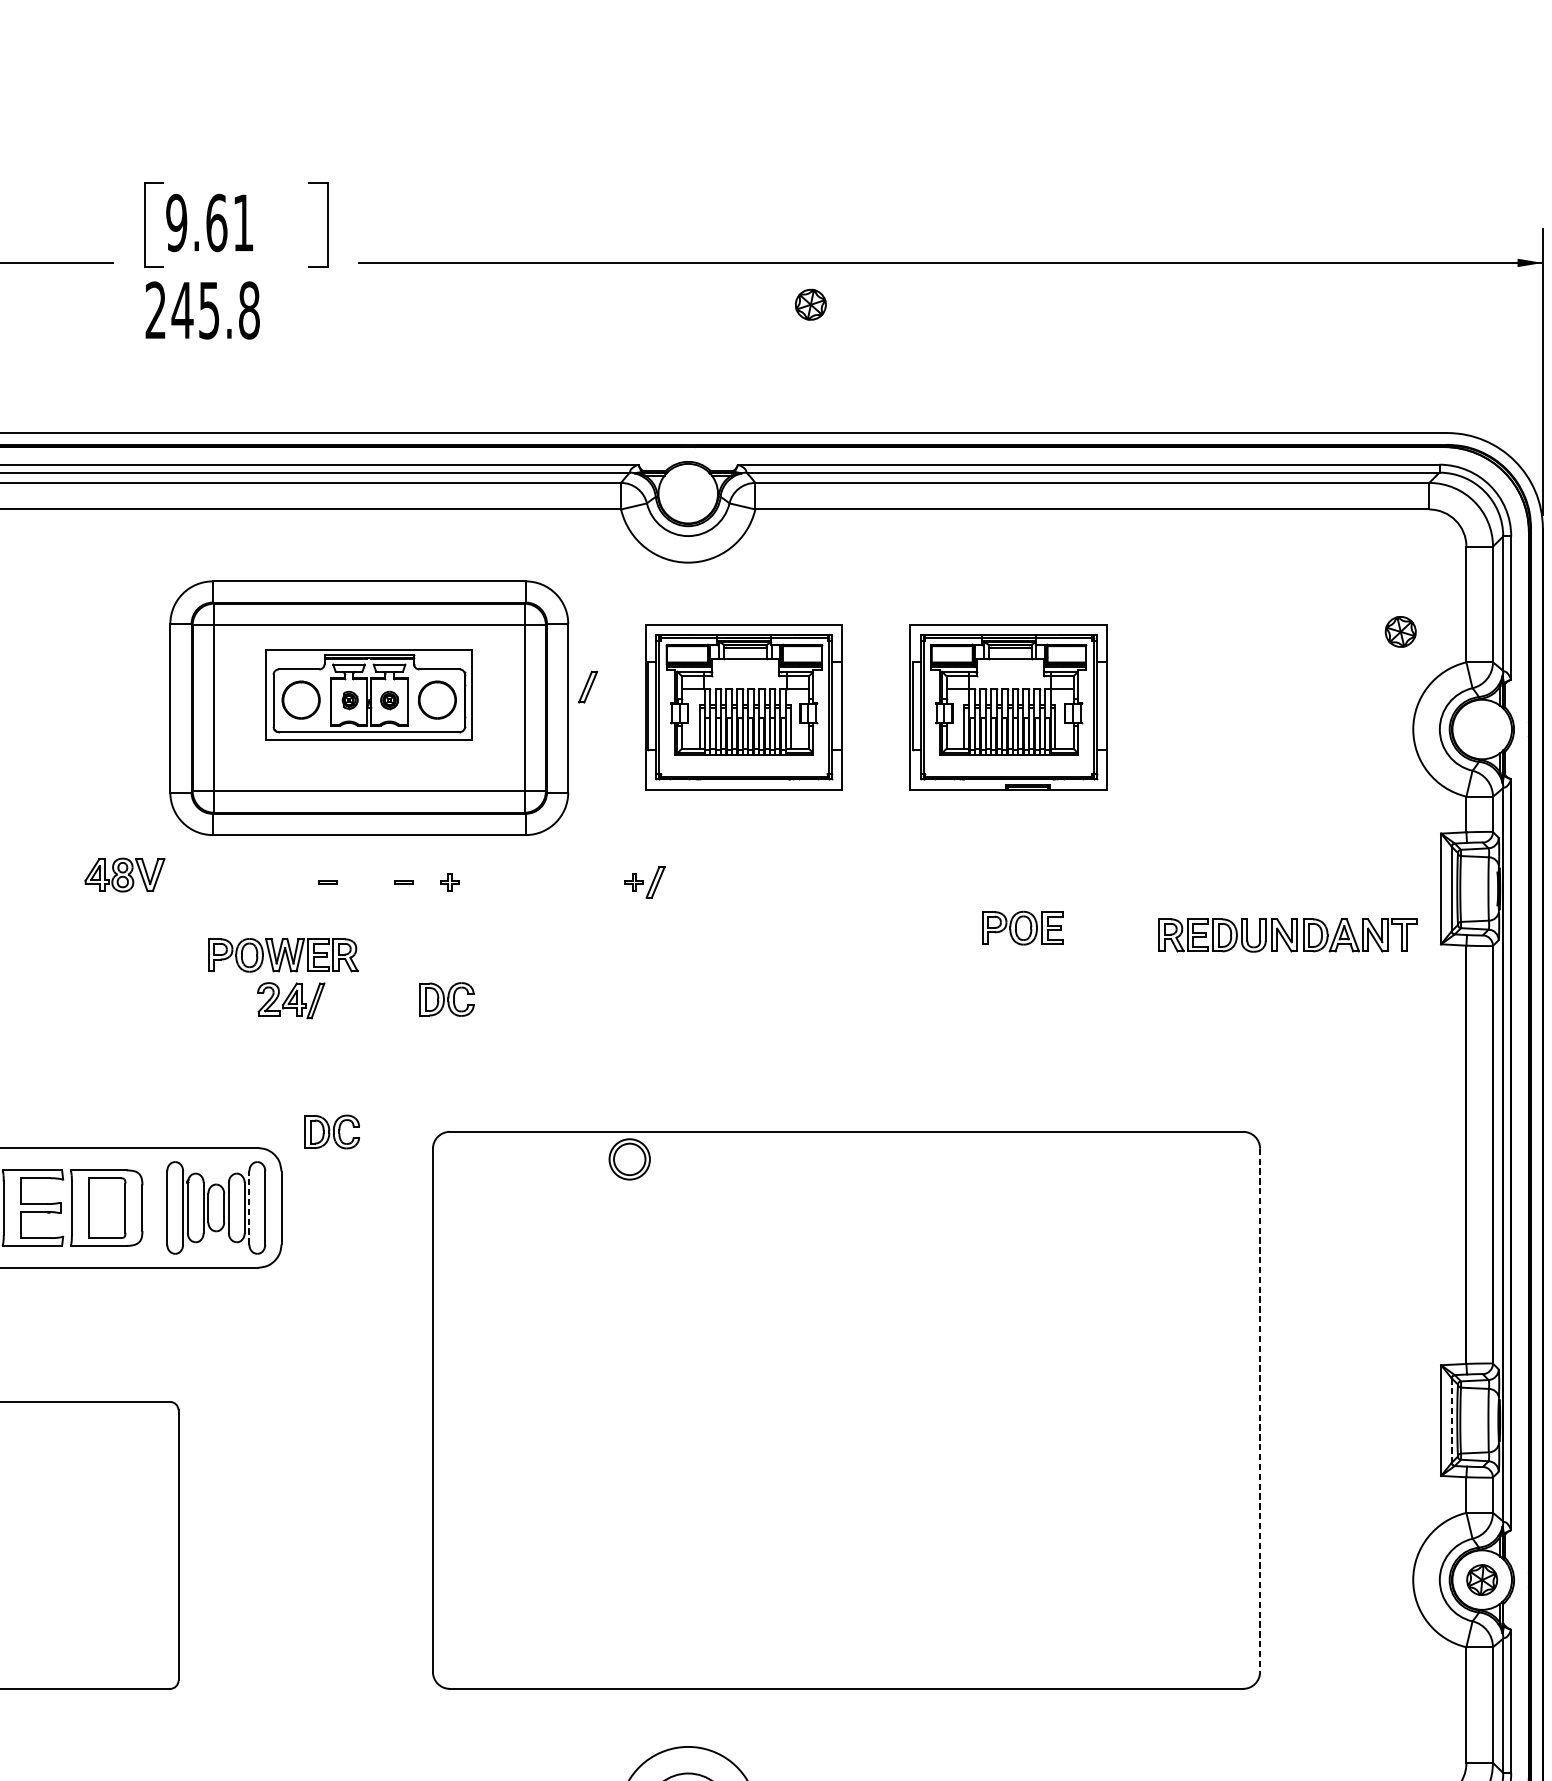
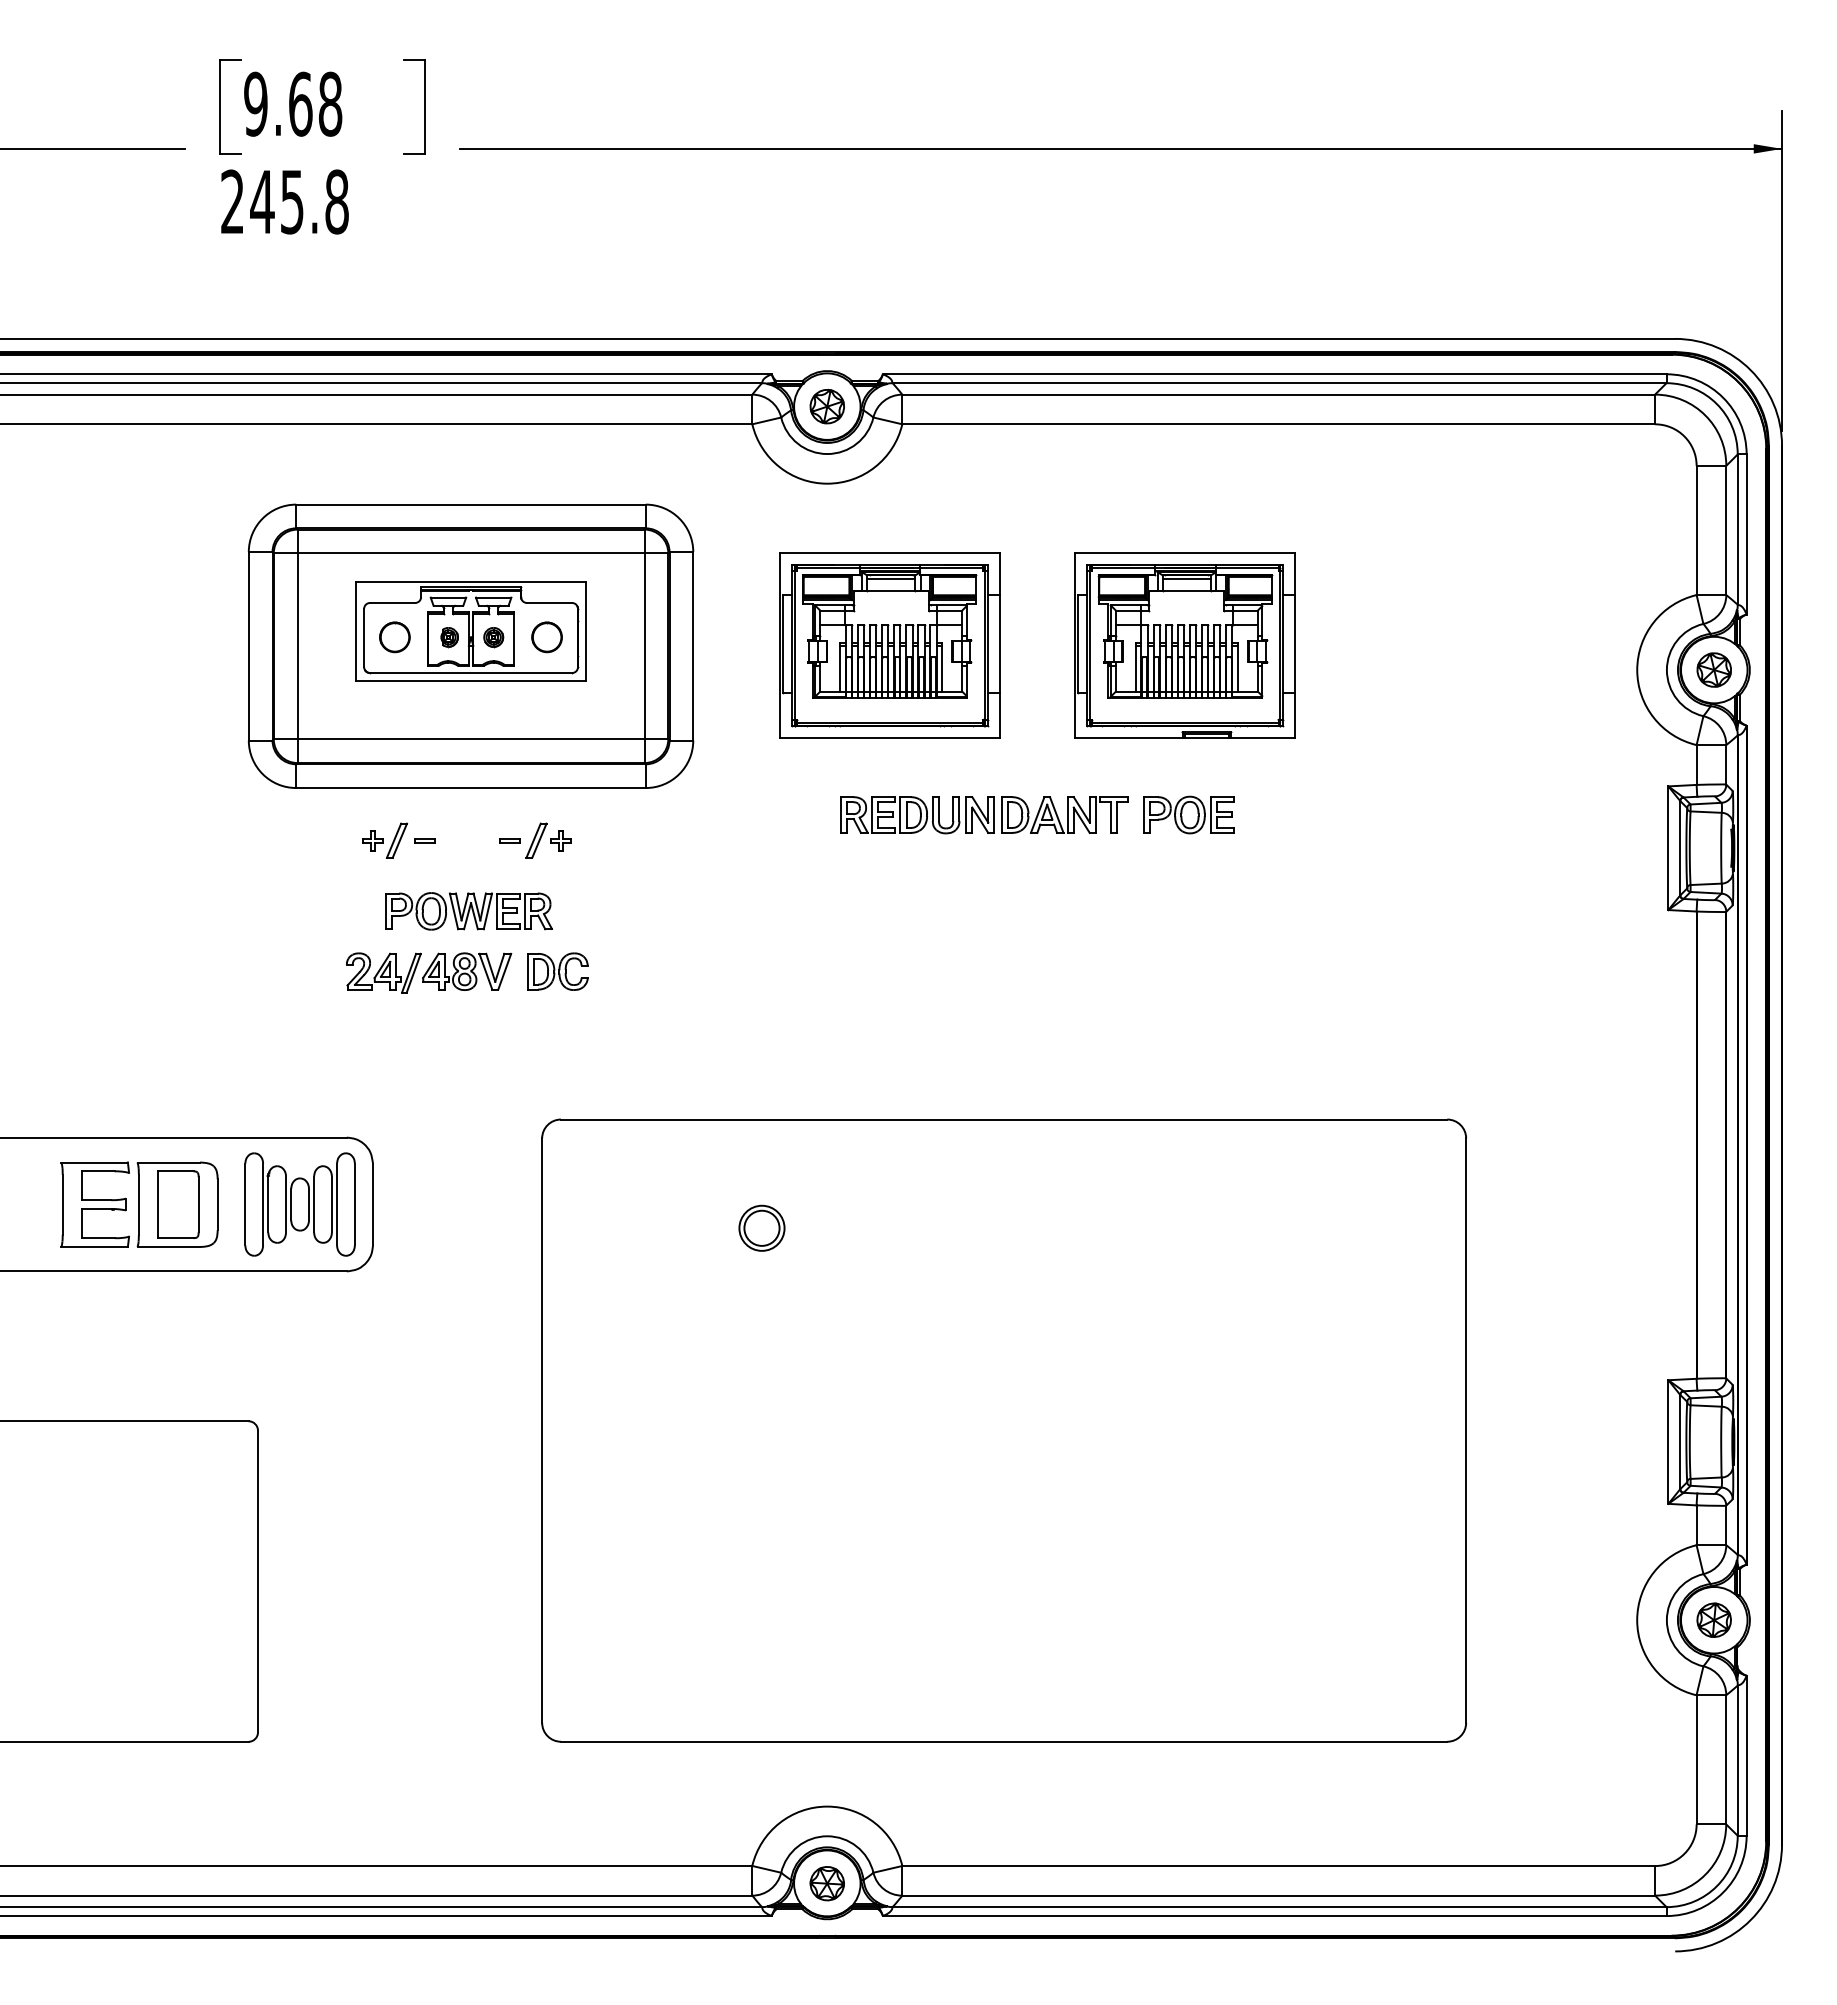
text: (243, 222) -> (330, 103), 9.61 -> 9.68
part: (810, 304) -> (826, 406), moved
part: (1400, 631) -> (1713, 669), moved
part: (588, 686) -> (536, 840), moved
part: (300, 700) -> (394, 637), size x0.71
part: (436, 700) -> (546, 637), size x0.71
part: (125, 874) -> (467, 971), moved
part: (644, 882) -> (384, 840), moved
part: (1022, 927) -> (1188, 814), moved
part: (1288, 935) -> (984, 815), moved
part: (282, 955) -> (468, 911), moved
part: (332, 1131) -> (429, 1119), removed
part: (629, 1158) -> (761, 1227), moved
line: (249, 1207) -> (337, 1204), dashed -> solid
line: (1260, 1411) -> (1466, 1431), dashed -> solid
line: (1452, 1420) -> (1680, 1442), dashed -> solid

